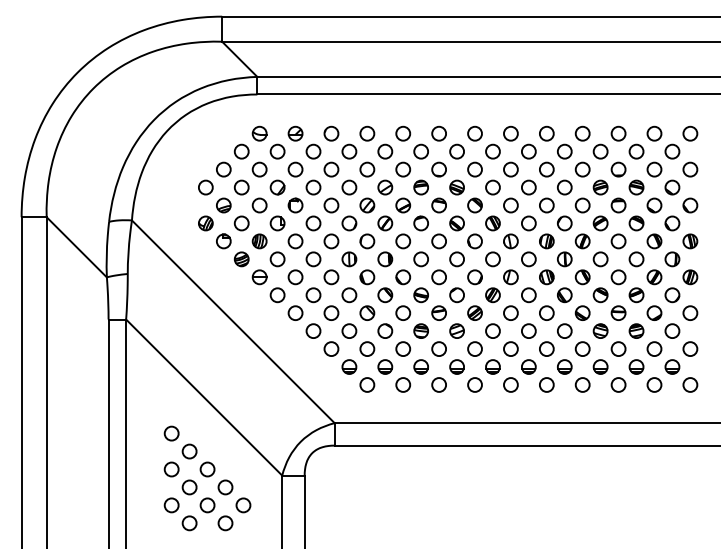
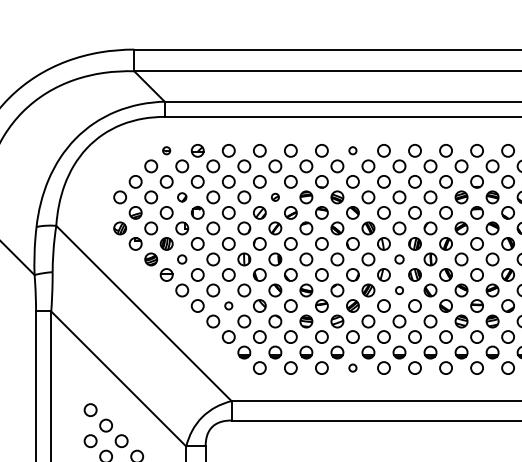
part: (259, 133) -> (166, 150), size x0.6
circle: (474, 133) -> (352, 150), size x0.6
part: (277, 187) -> (182, 197), size x0.7
part: (385, 187) -> (275, 197), size x0.6
circle: (277, 259) -> (182, 259), size x0.7
circle: (528, 259) -> (399, 259), size x0.7
circle: (528, 295) -> (399, 290), size x0.6
circle: (331, 312) -> (228, 305), size x0.6
circle: (474, 384) -> (352, 367), size x0.6

